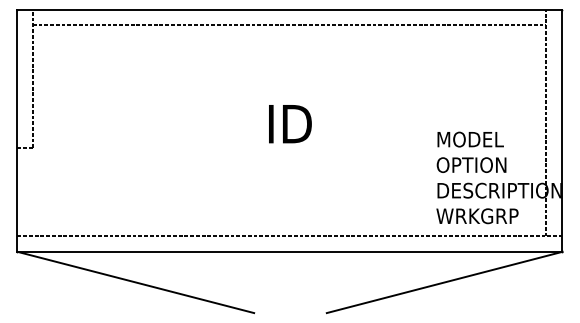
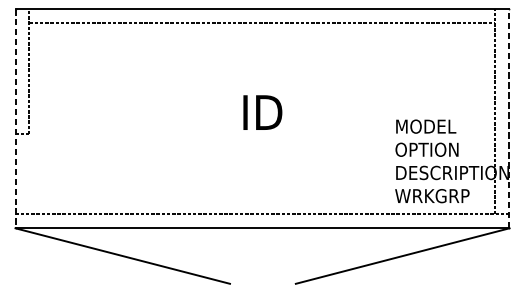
line: (17, 130) -> (15, 118), solid -> dashed
line: (561, 130) -> (508, 118), solid -> dashed

